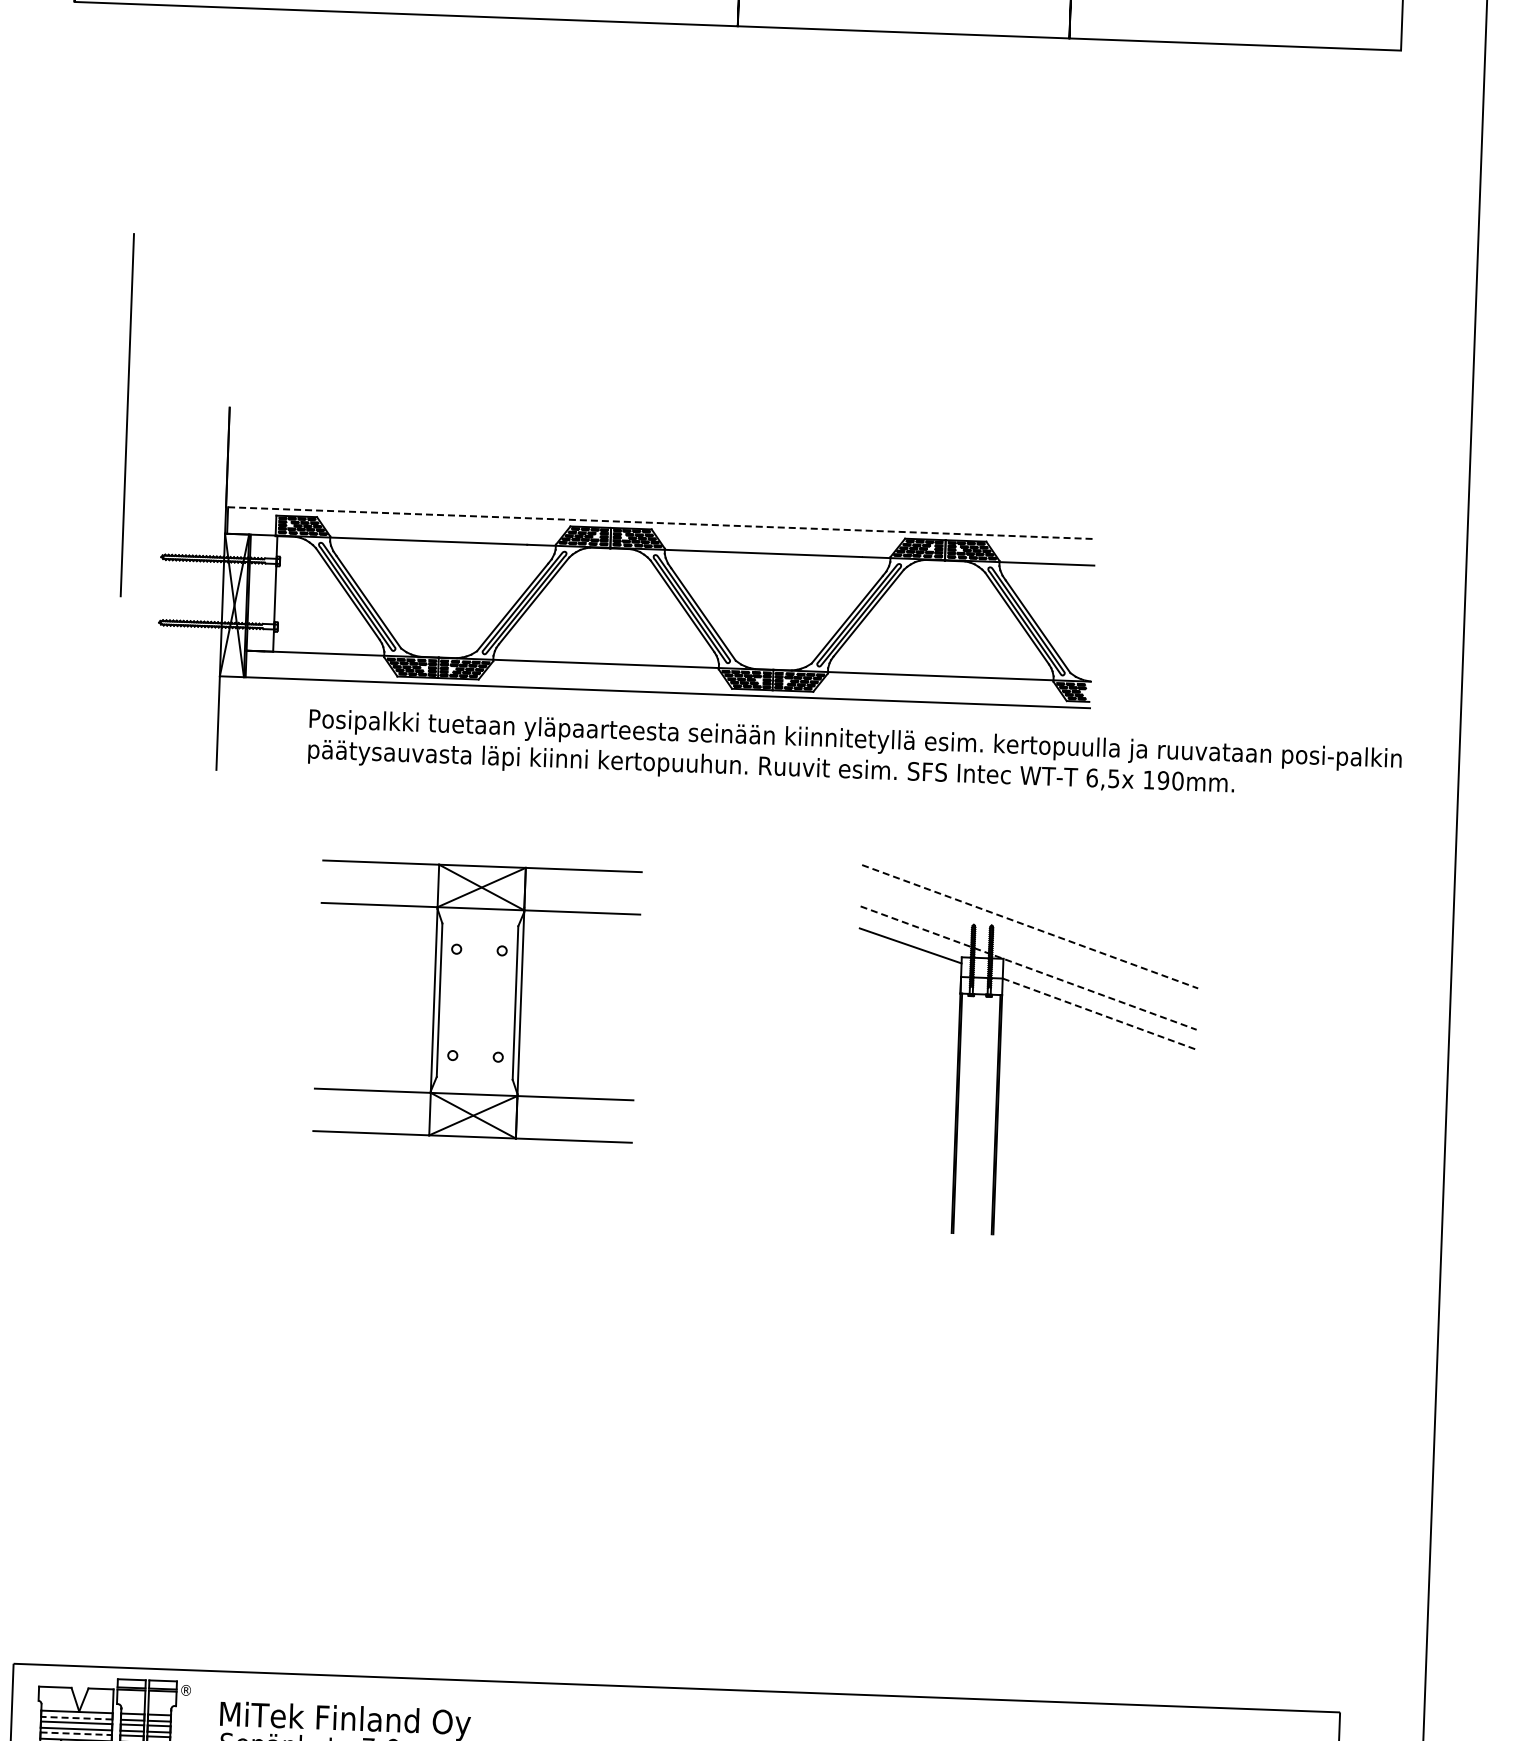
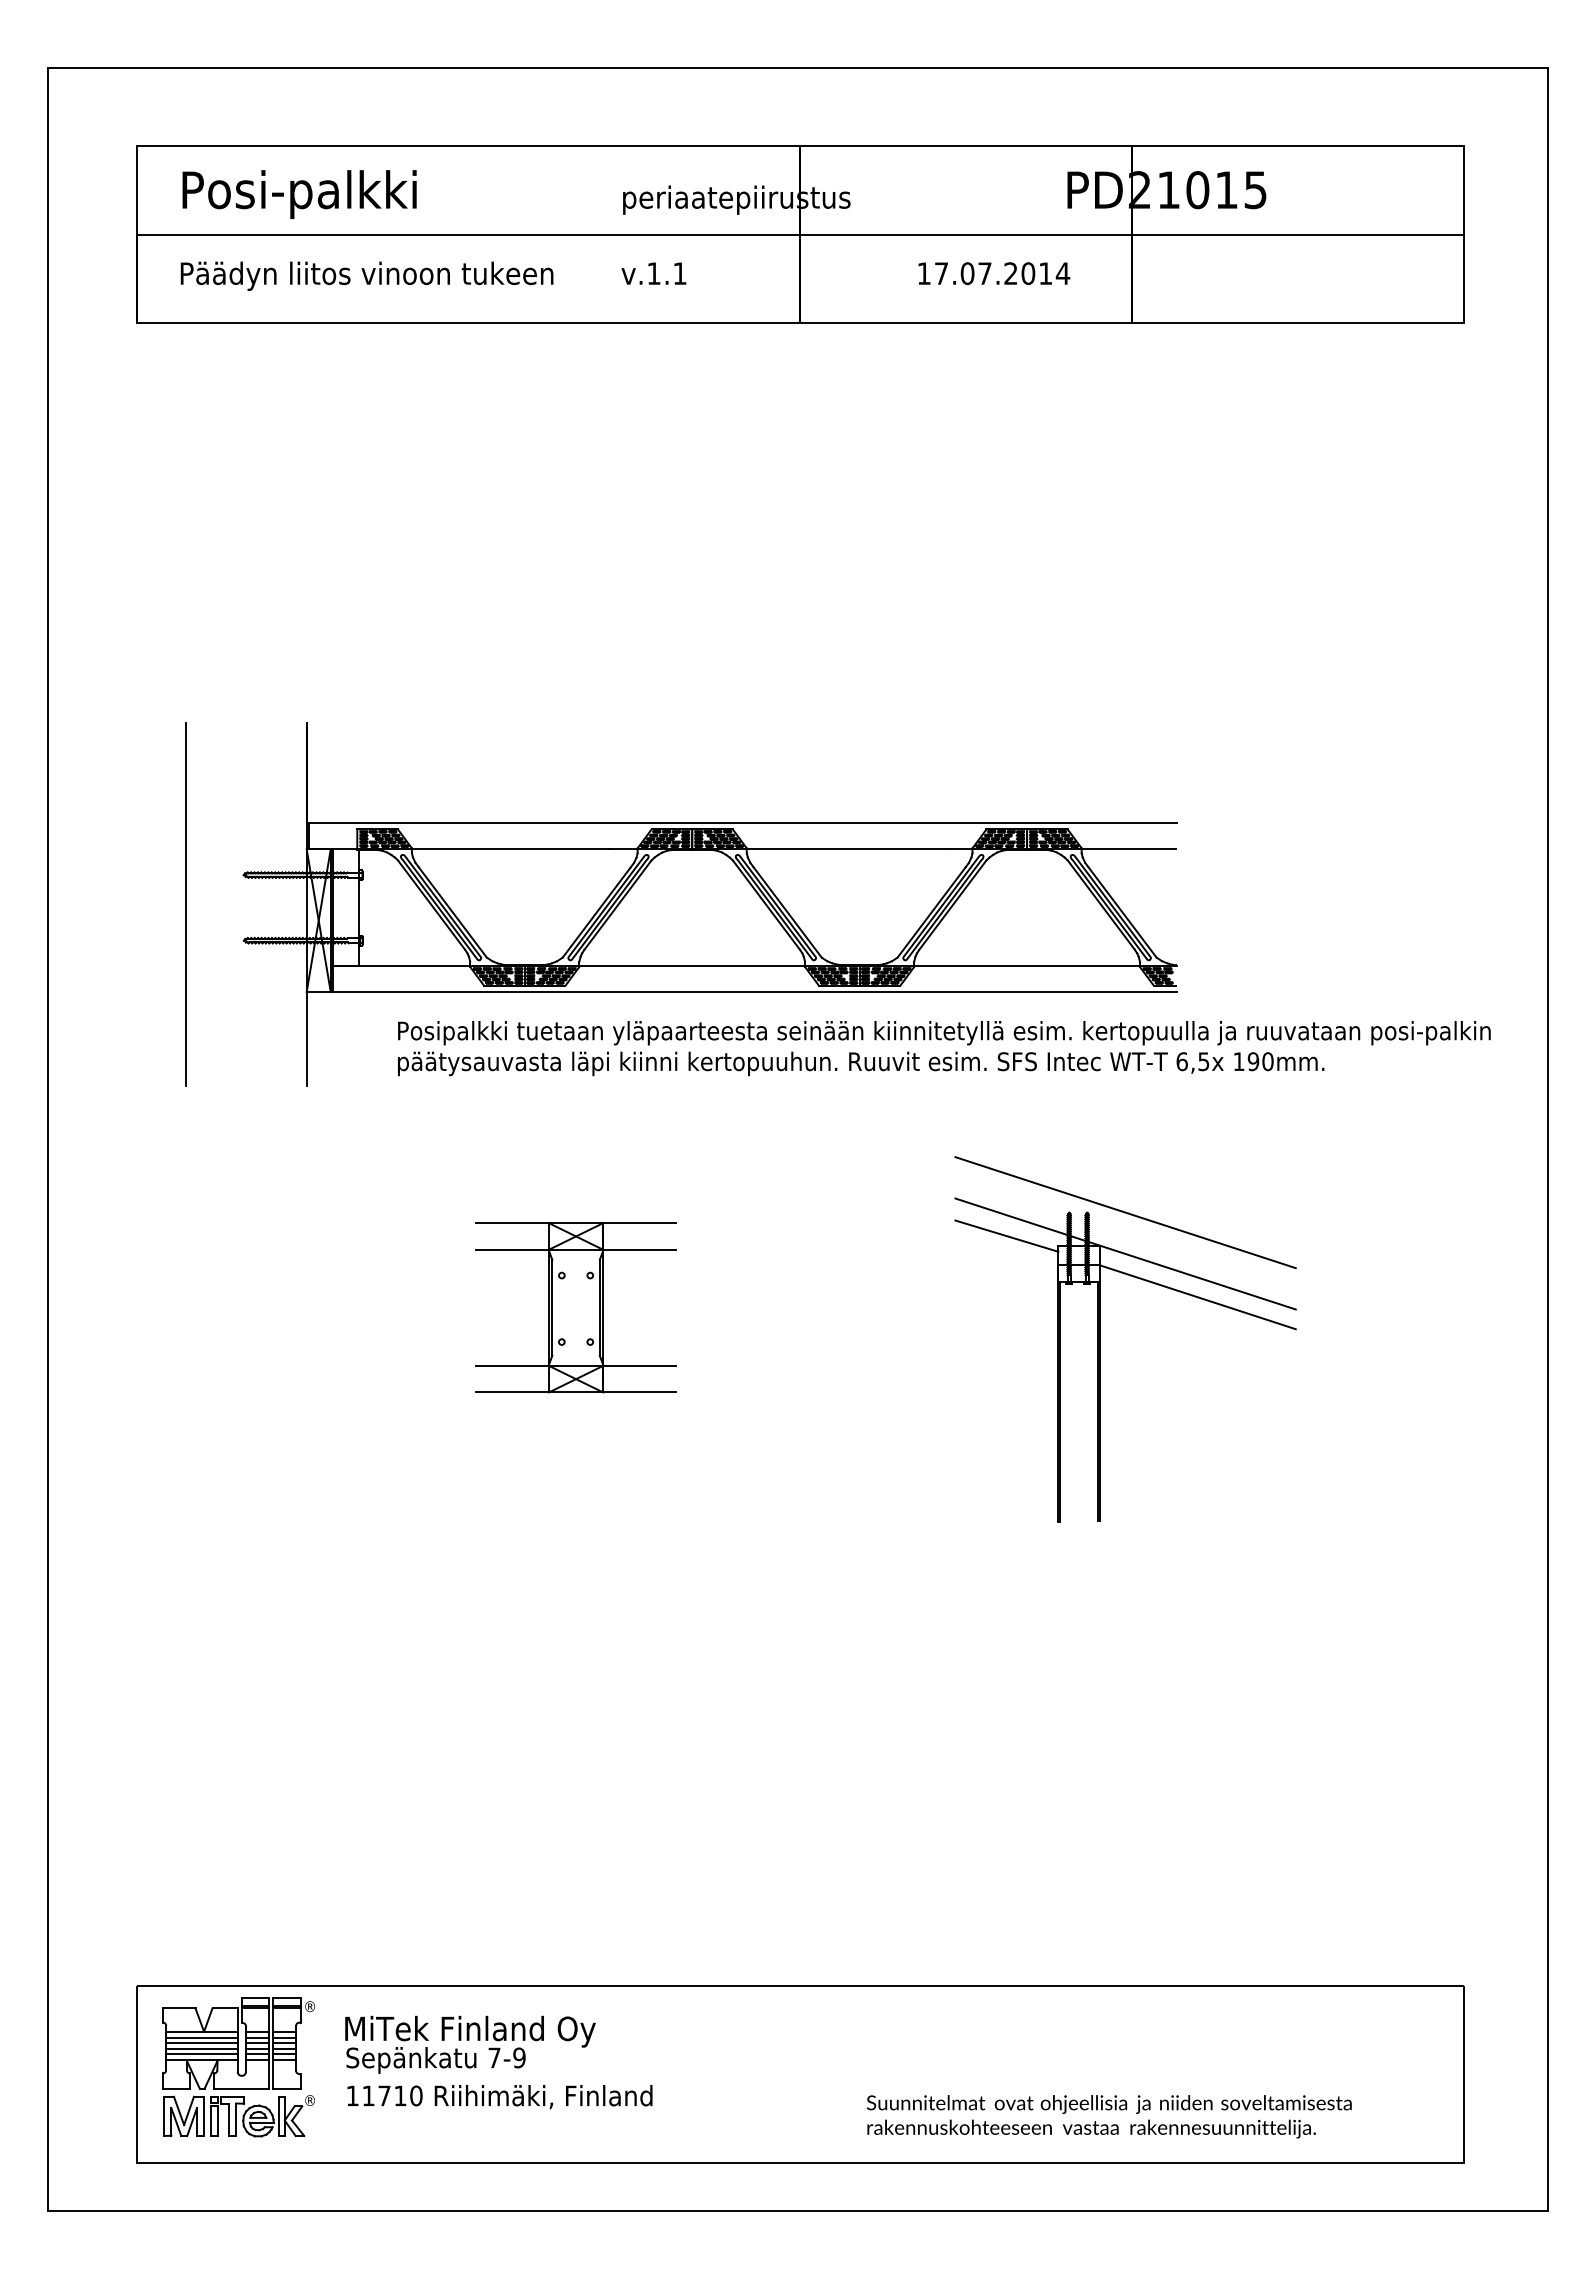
line: (127, 415) -> (185, 904), moved
line: (662, 522) -> (743, 822), dashed -> solid
line: (1030, 926) -> (1125, 1212), dashed -> solid
line: (1028, 968) -> (1125, 1254), dashed -> solid
part: (476, 1001) -> (575, 1307), size x0.62
line: (1098, 1014) -> (1197, 1297), dashed -> solid
line: (76, 1718) -> (201, 2038), dashed -> solid
line: (75, 1734) -> (201, 2054), dashed -> solid

